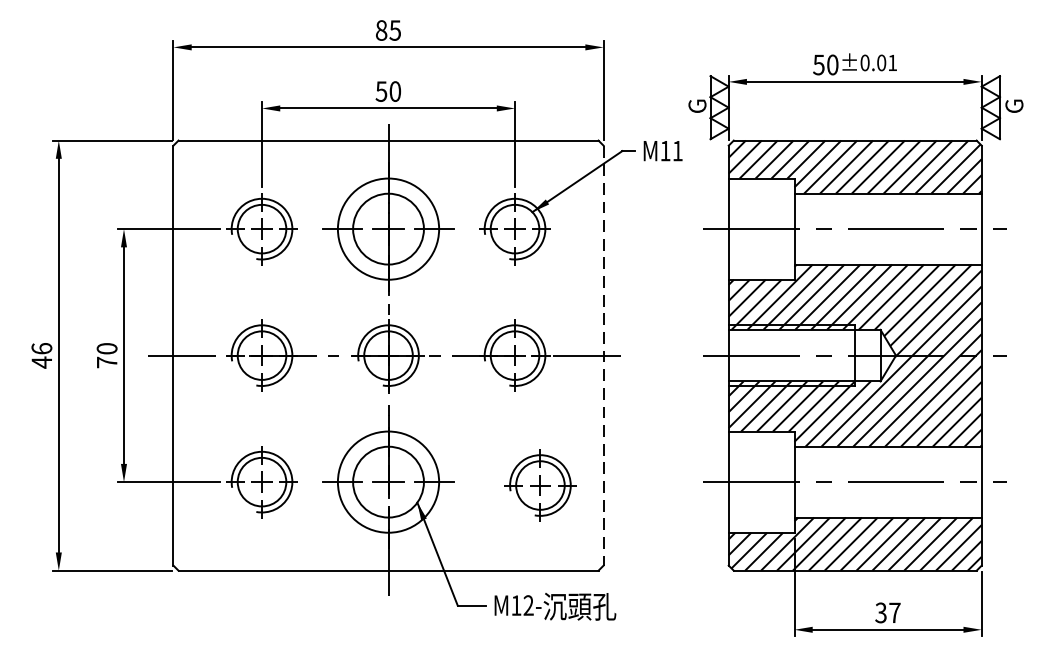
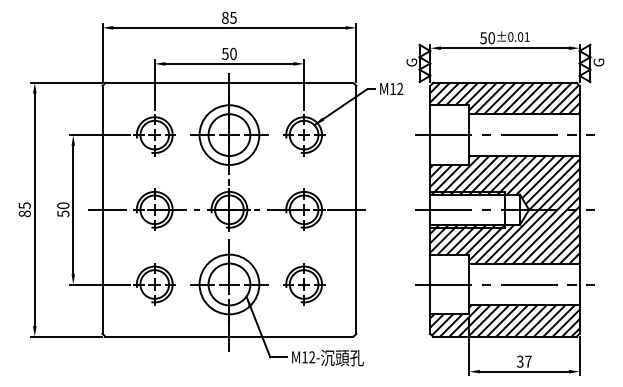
text: (678, 150) -> (400, 88), M11 -> M12
text: (41, 355) -> (24, 209), 46 -> 85
line: (603, 355) -> (356, 209), dashed -> solid
text: (107, 361) -> (63, 213), 70 -> 50
part: (541, 485) -> (304, 284), moved

